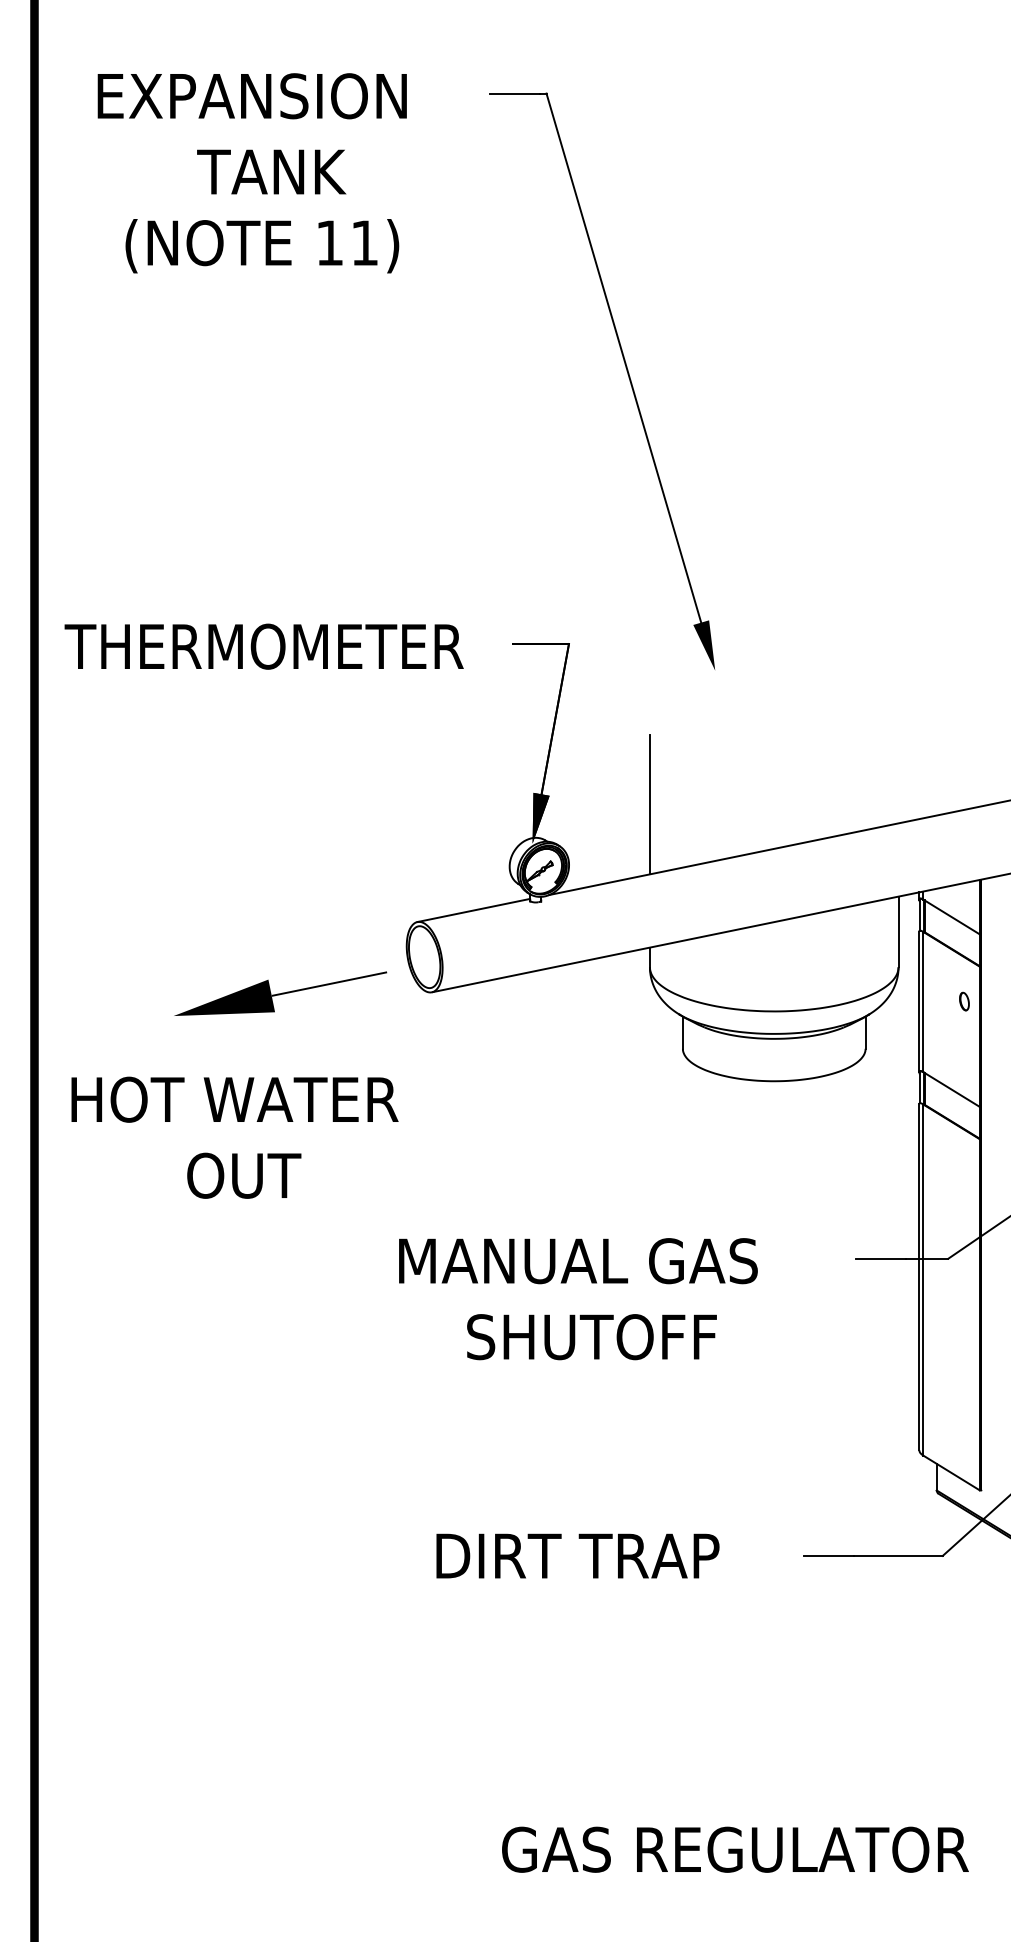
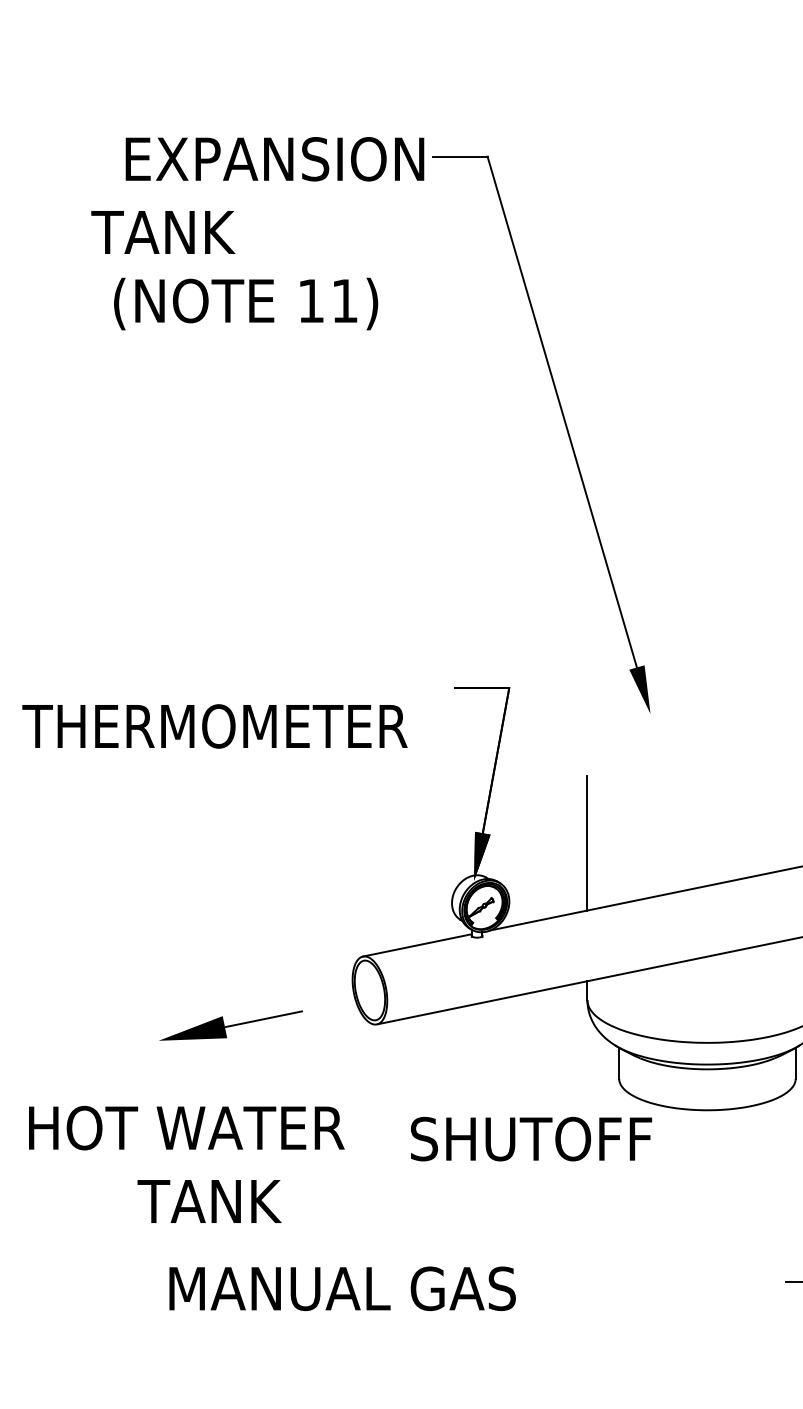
text: (251, 96) -> (274, 159), moved
text: (271, 171) -> (163, 231), moved
text: (262, 246) -> (246, 304), moved
text: (263, 646) -> (214, 726), moved
part: (280, 993) -> (230, 1025), size x0.7
text: (258, 1175) -> (209, 1201), OUT -> TANK
text: (578, 1261) -> (342, 1289), moved
text: (591, 1337) -> (531, 1139), moved

